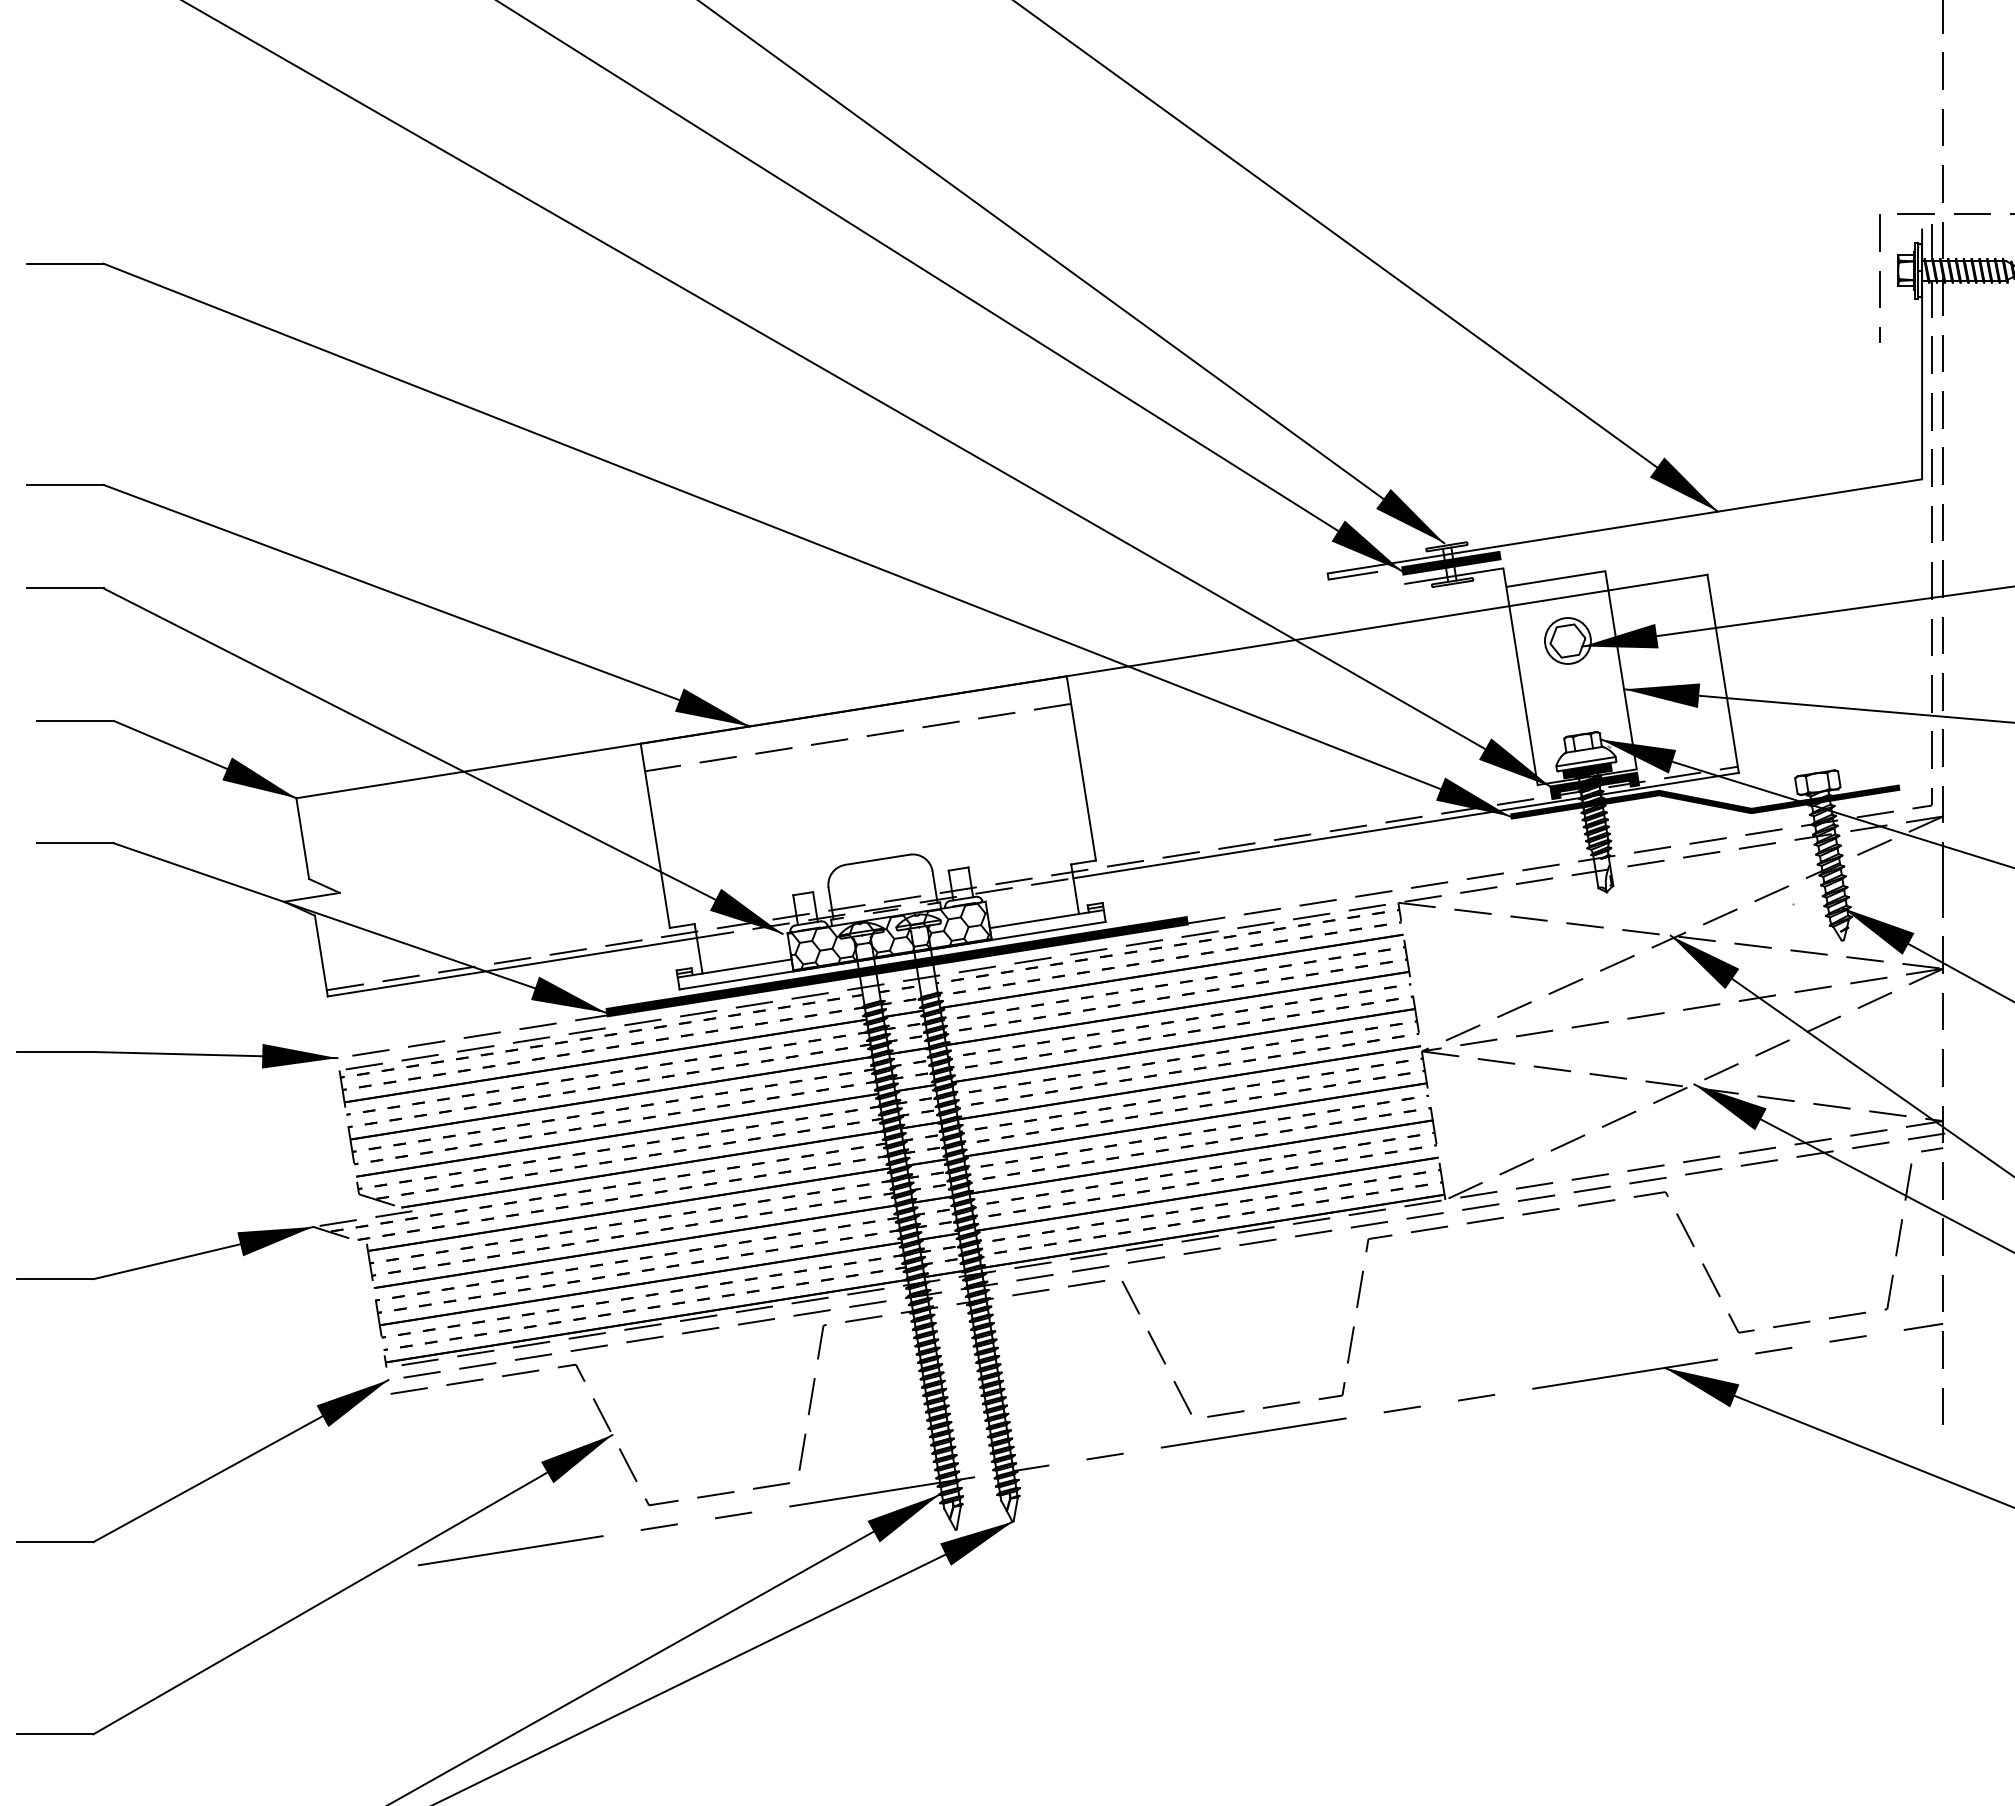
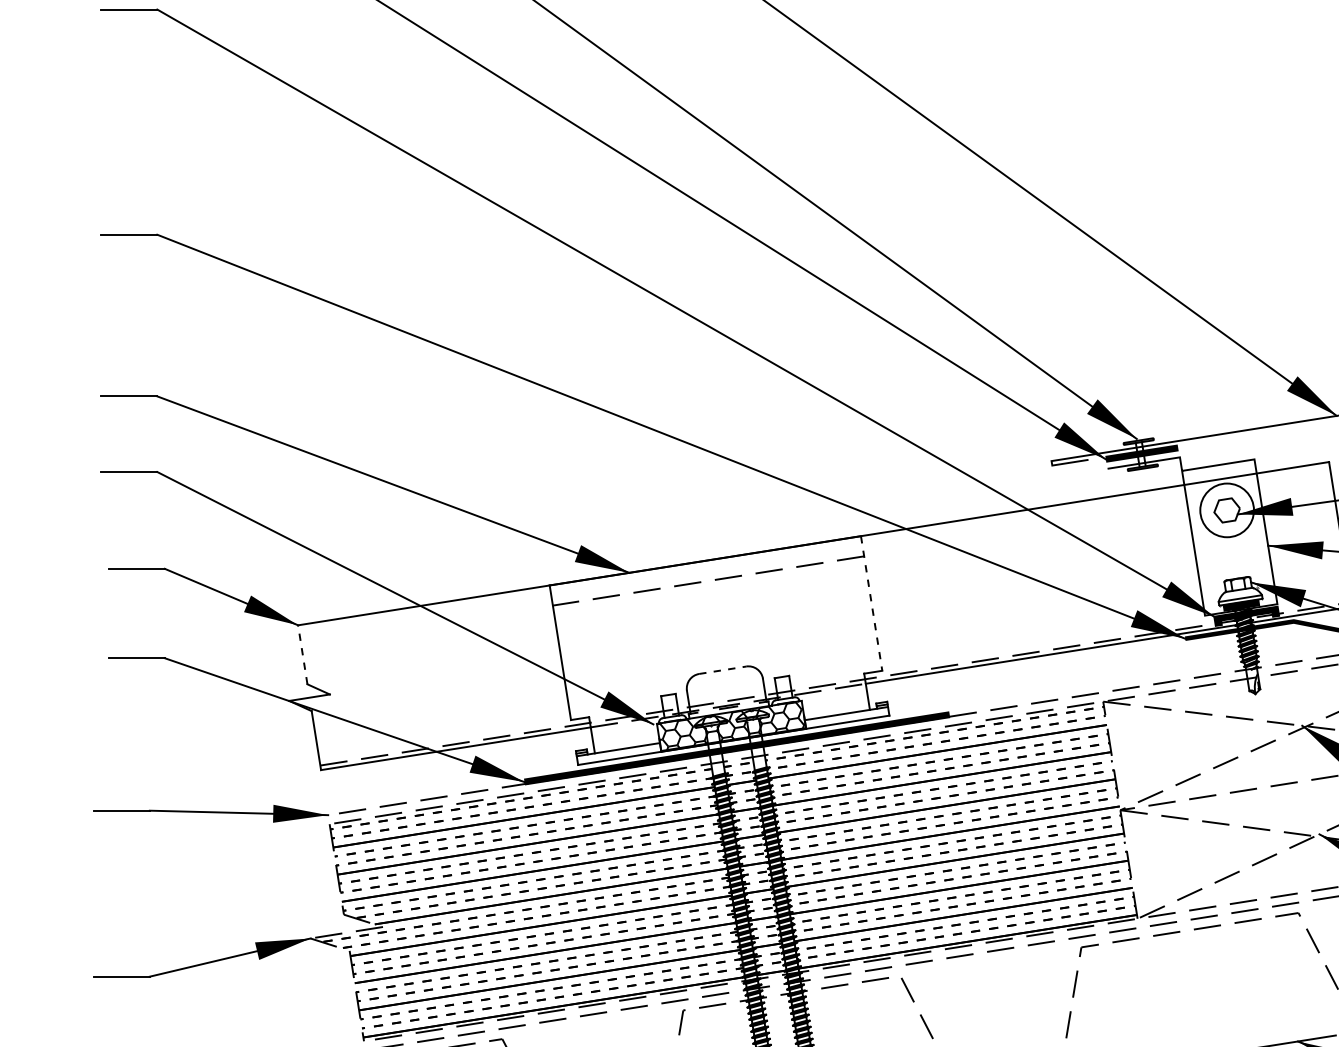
circle: (1567, 640) -> (1226, 510), size x1.6
line: (1081, 768) -> (871, 603), solid -> dashed
line: (302, 838) -> (302, 654), solid -> dashed
line: (877, 859) -> (722, 670), solid -> dashed

